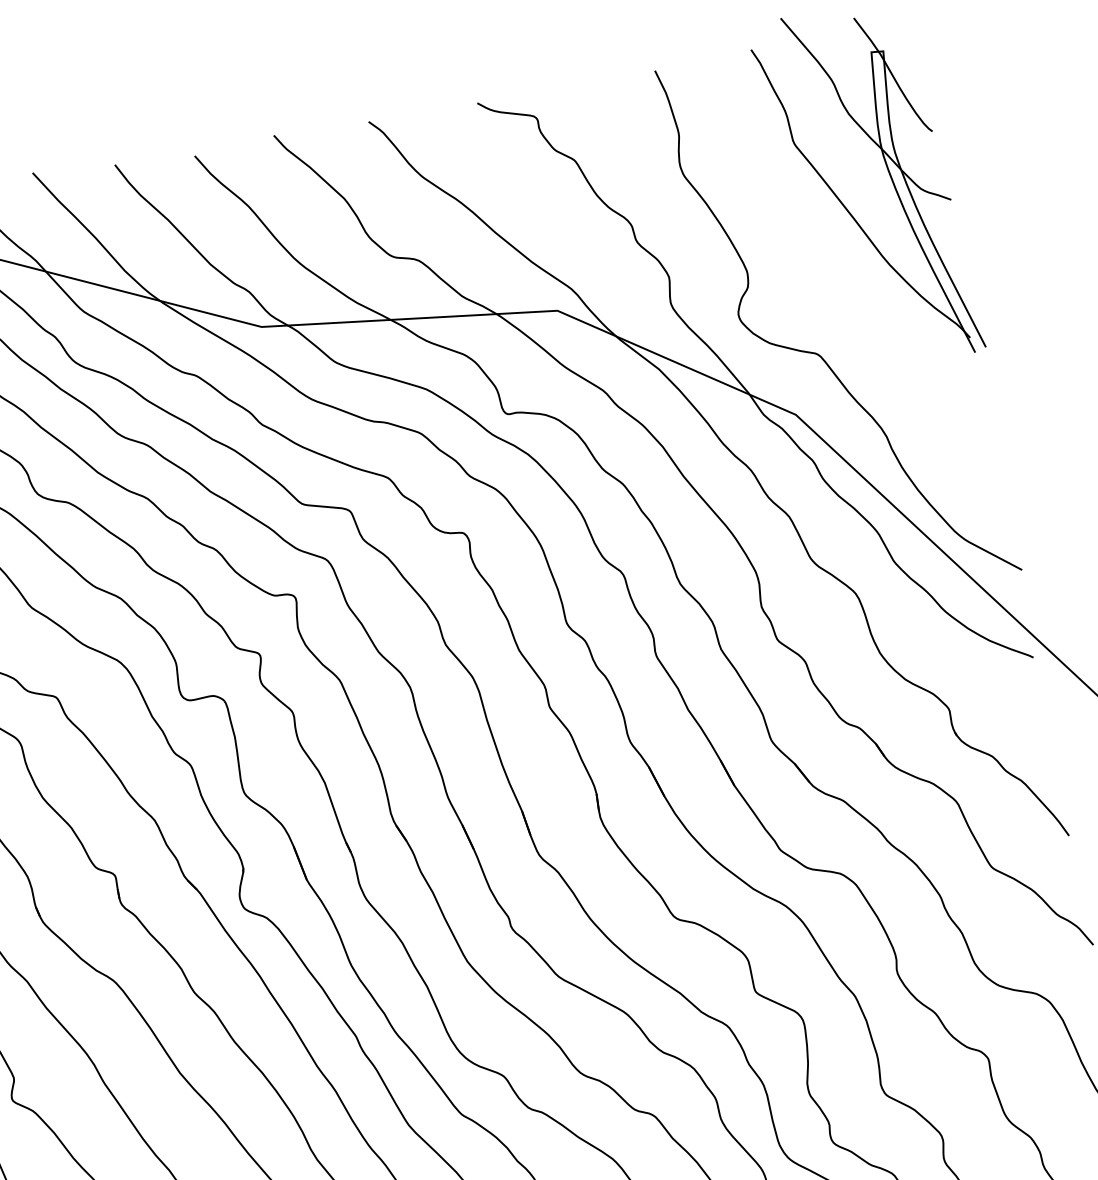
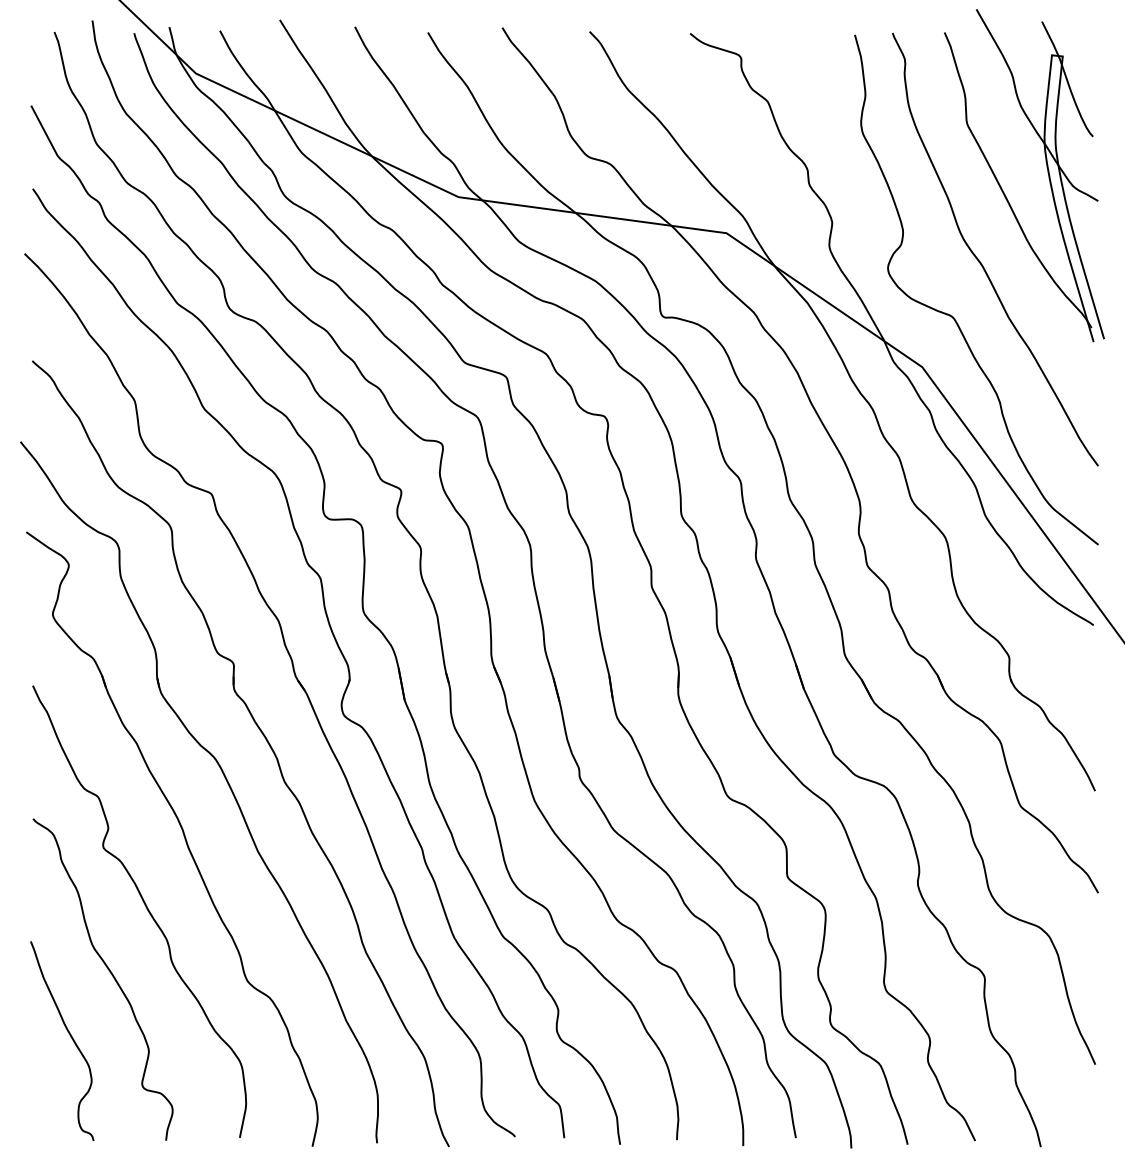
curve: (838, 289) -> (981, 262), added

